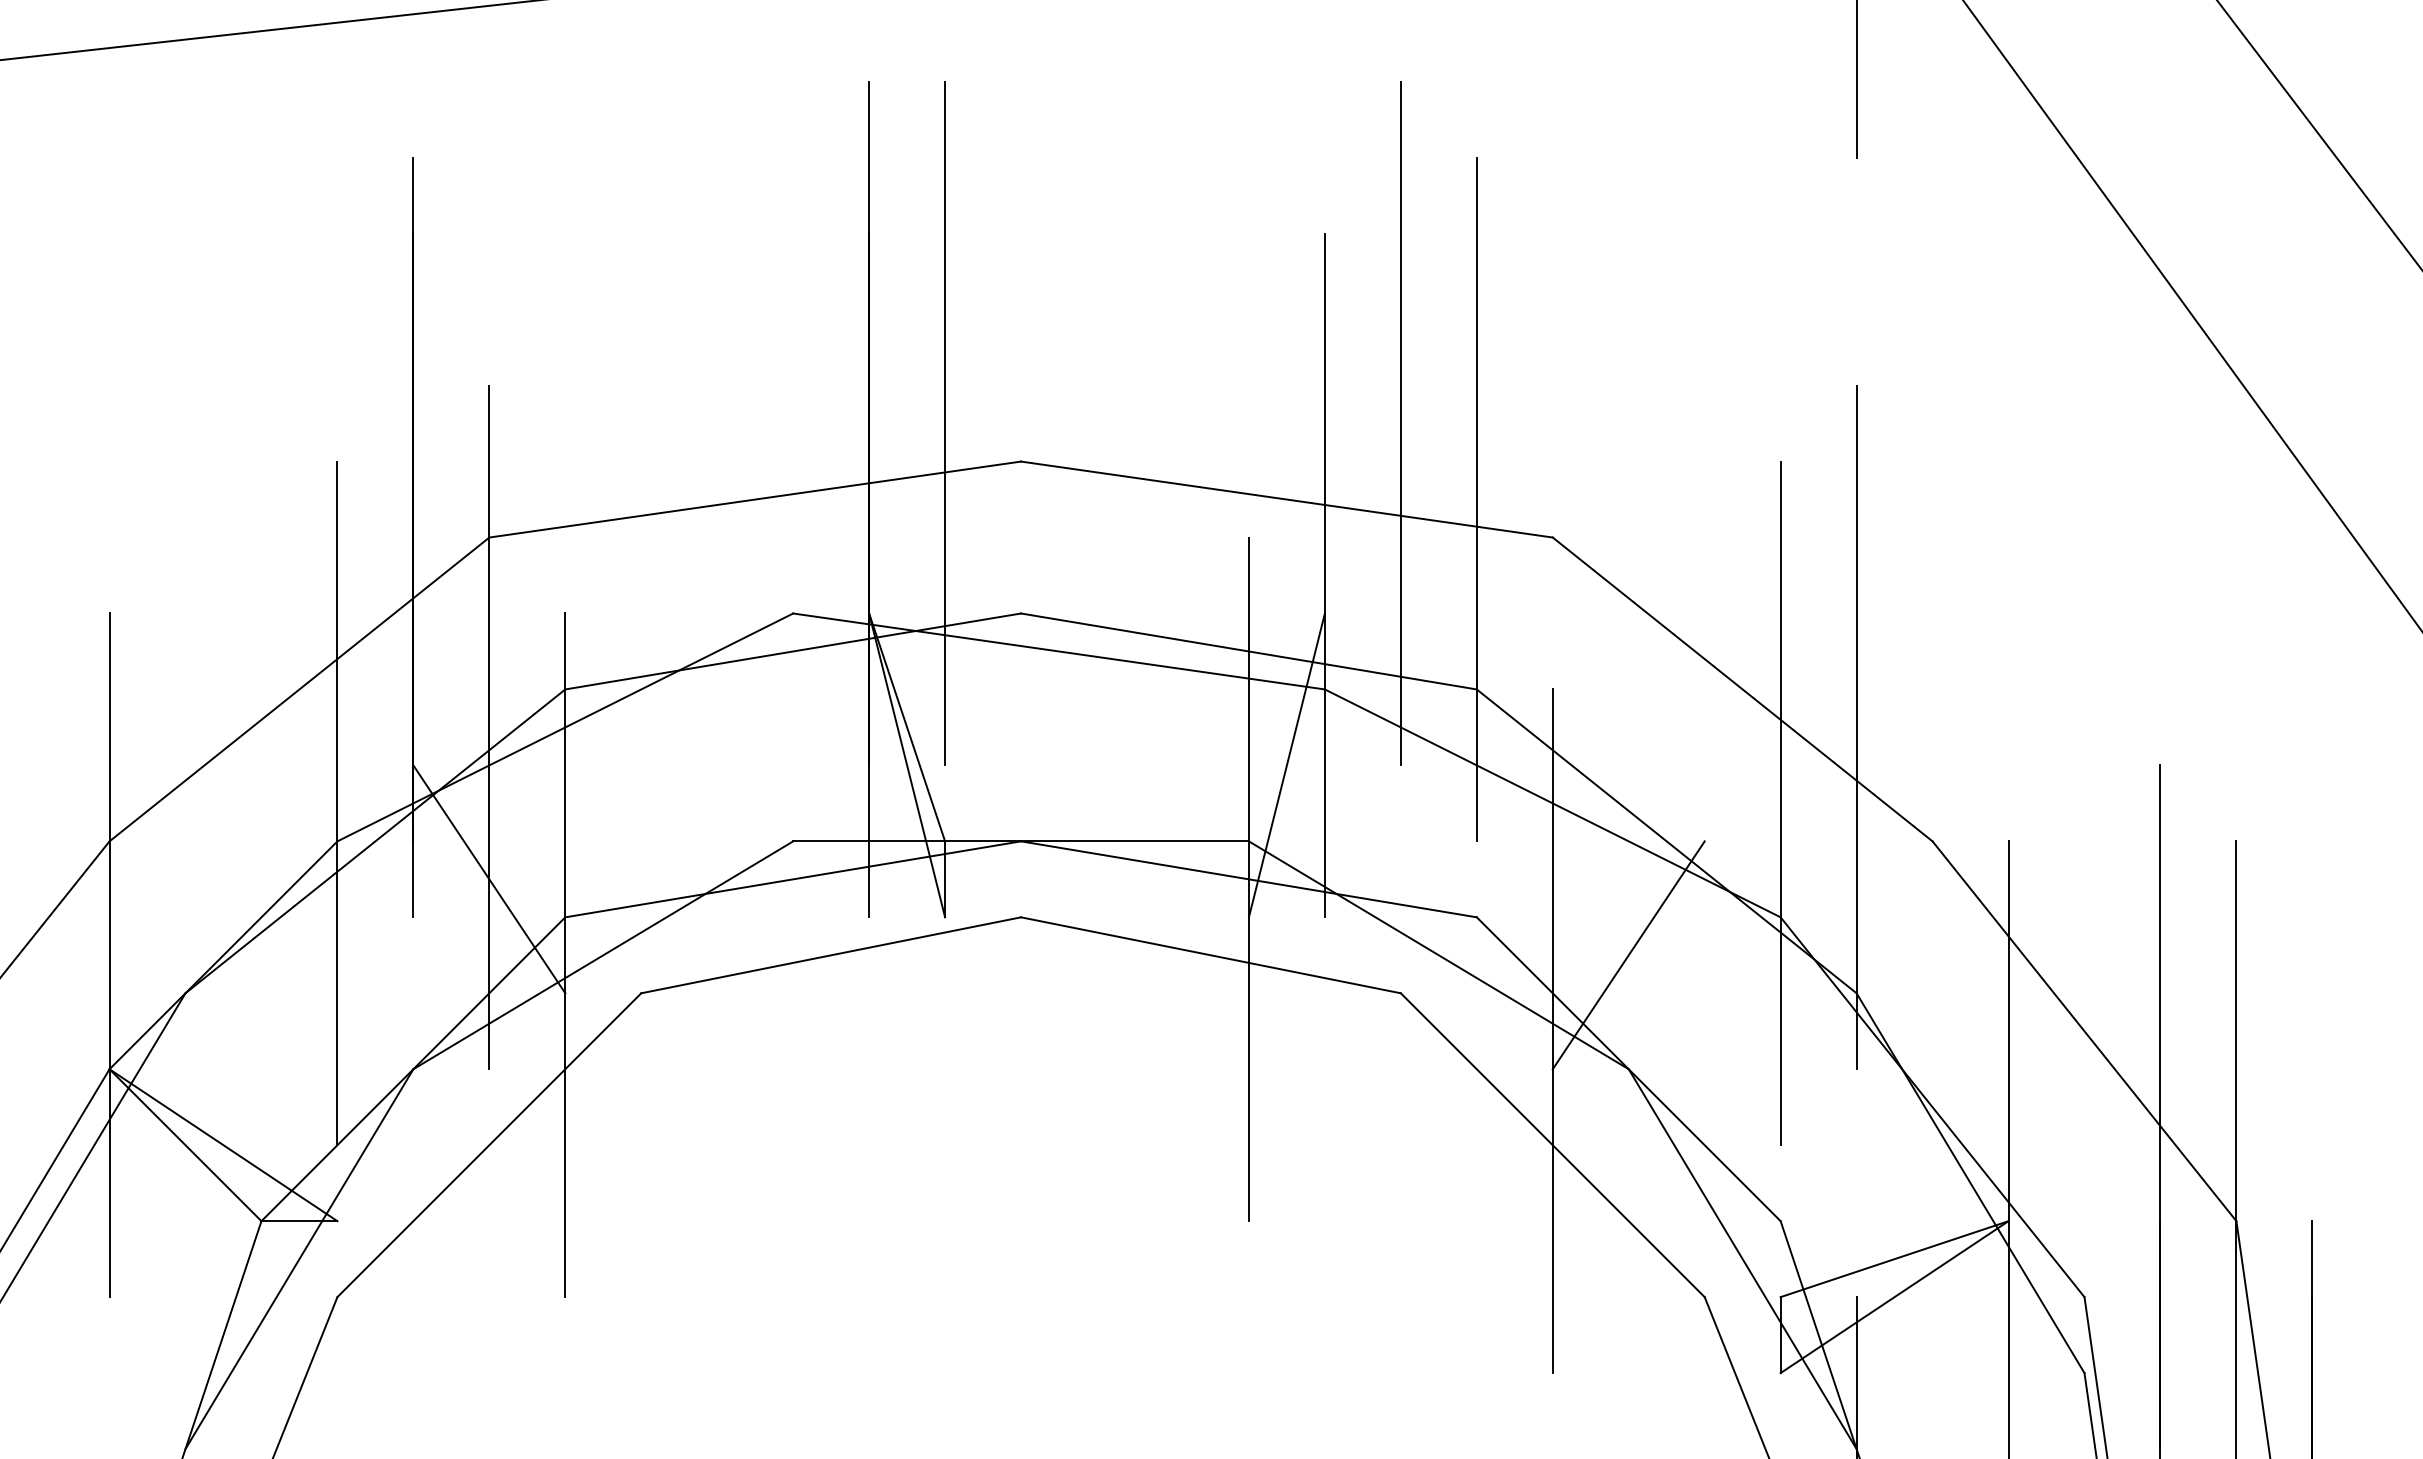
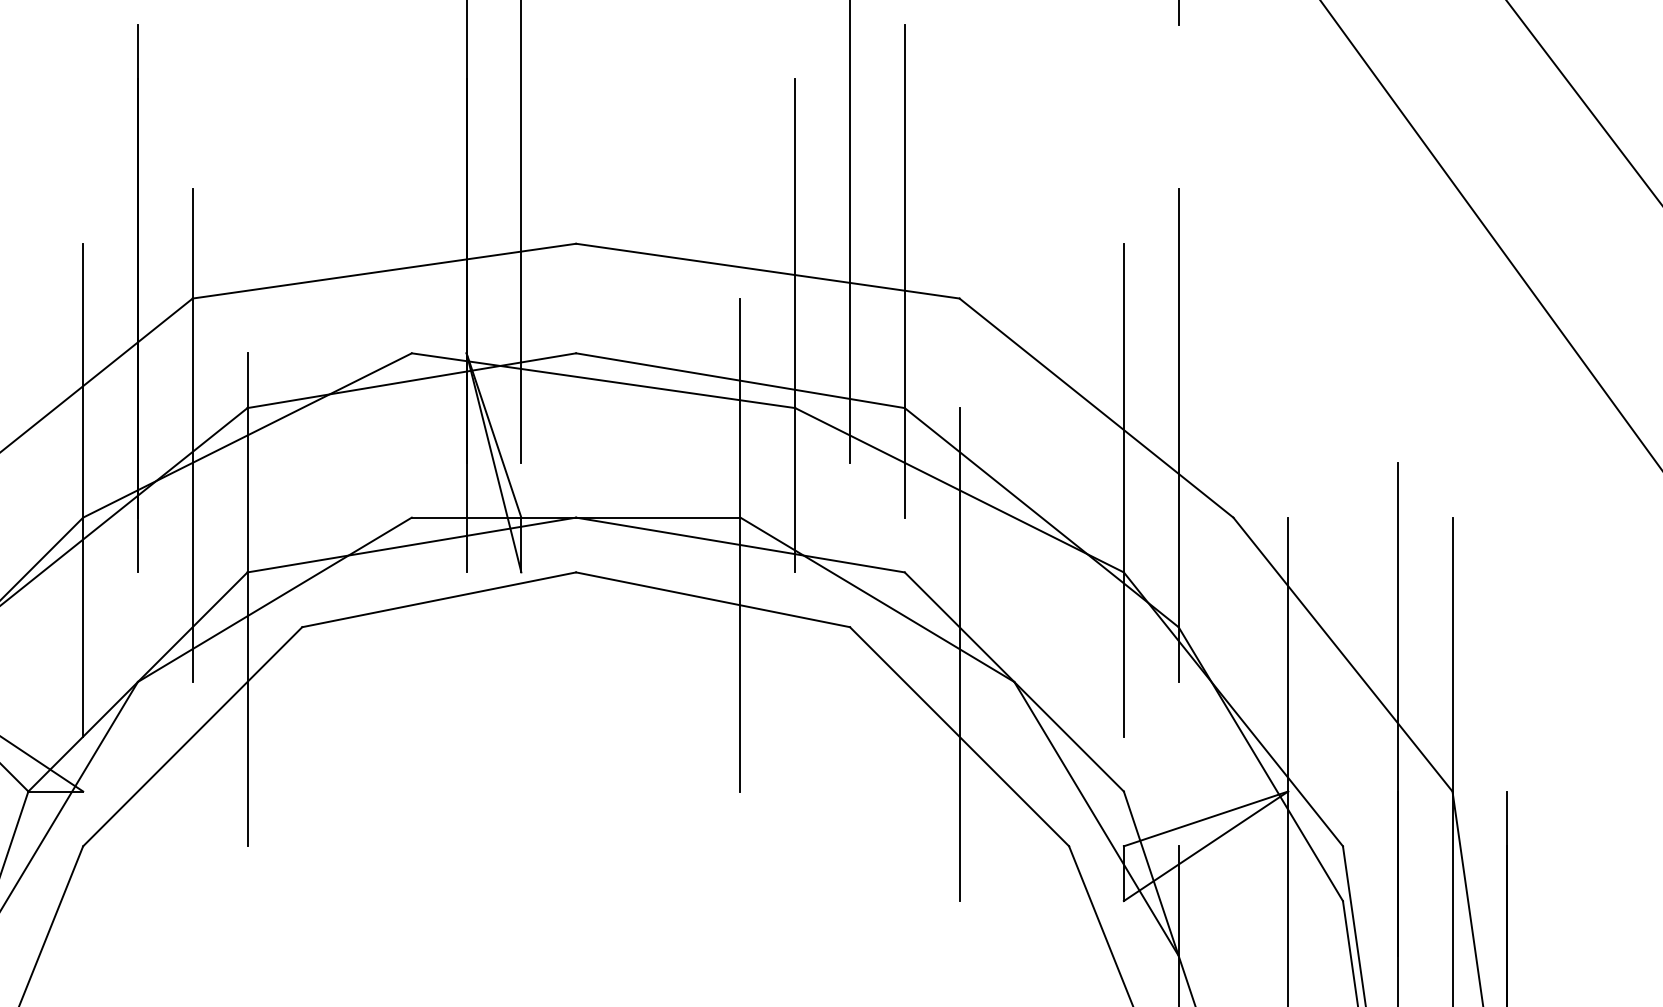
line: (1286, 765) -> (767, 462), removed
line: (489, 879) -> (192, 545), removed
line: (1628, 955) -> (1014, 599), removed

